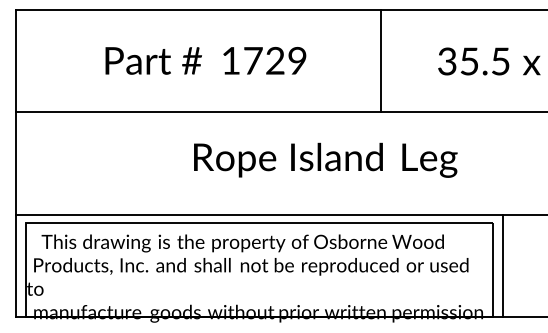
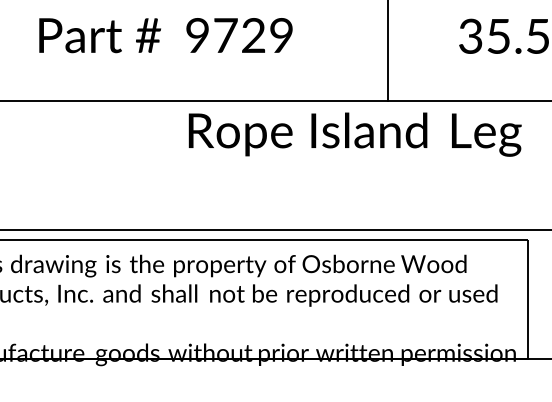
text: (230, 60) -> (197, 35), 1729 -> 9729
text: (325, 159) -> (354, 133), moved
line: (502, 265) -> (540, 293), removed

